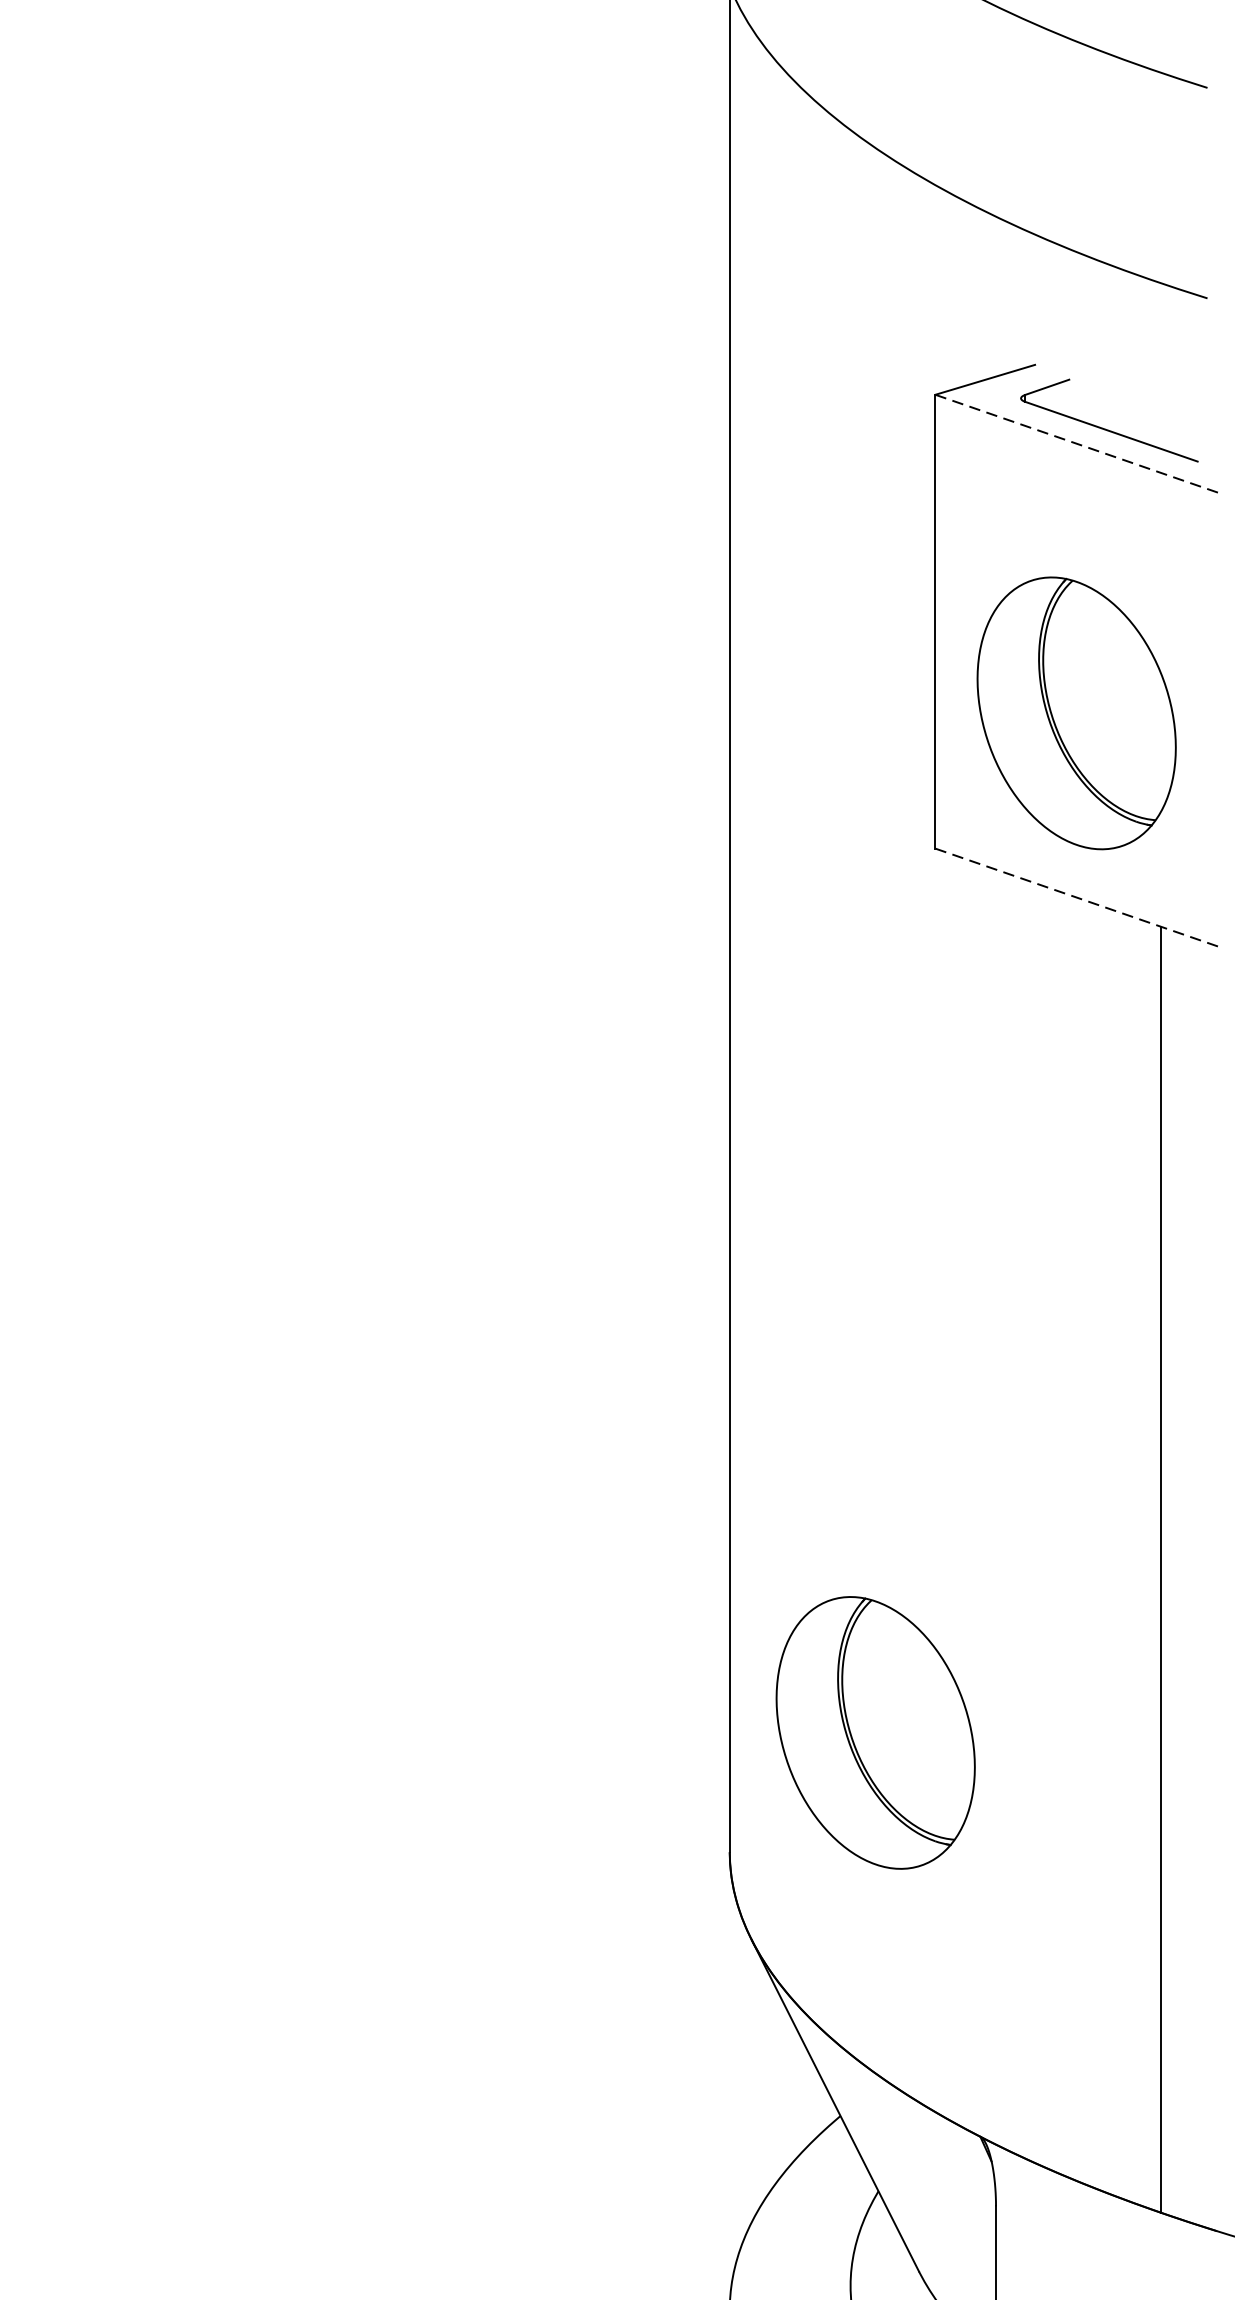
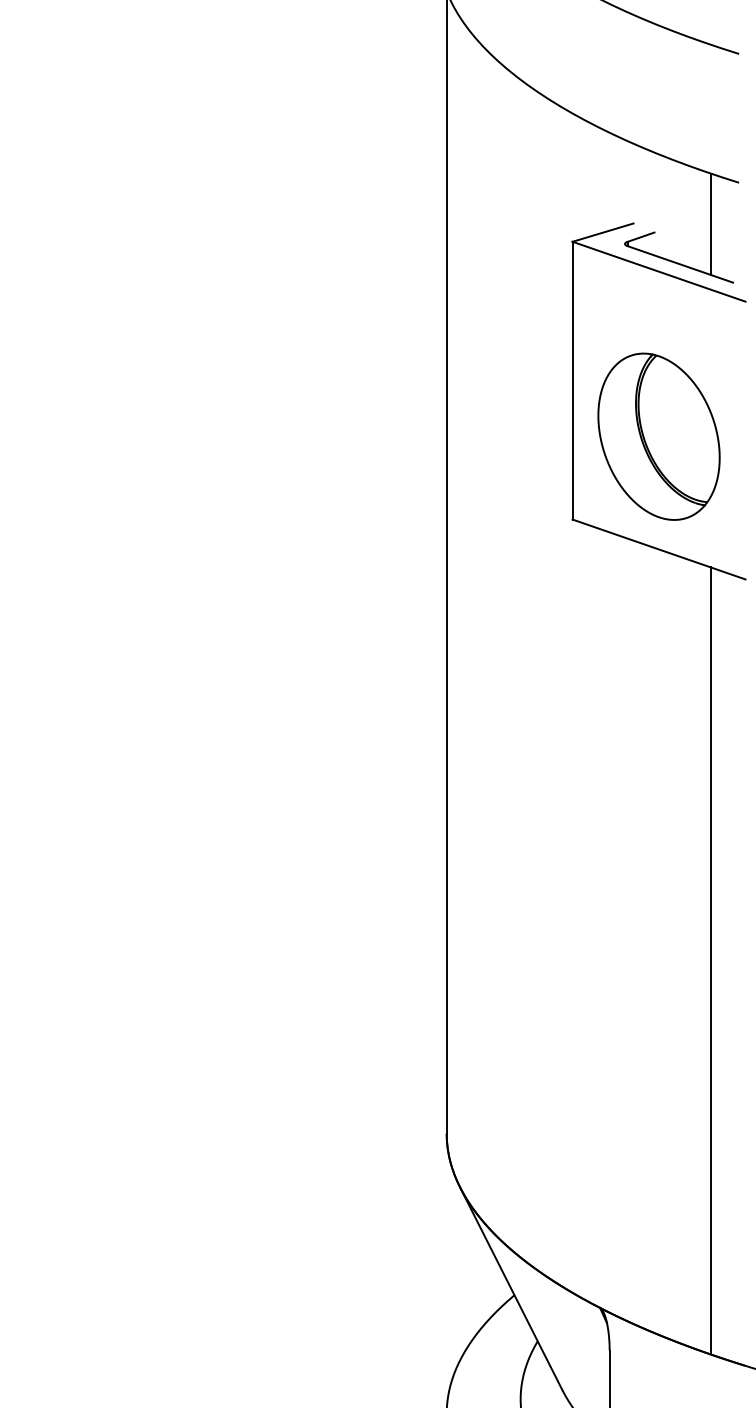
line: (1160, 364) -> (710, 223), added
line: (1077, 443) -> (659, 271), dashed -> solid
line: (1077, 897) -> (659, 549), dashed -> solid
part: (874, 1732) -> (535, 1060), removed

